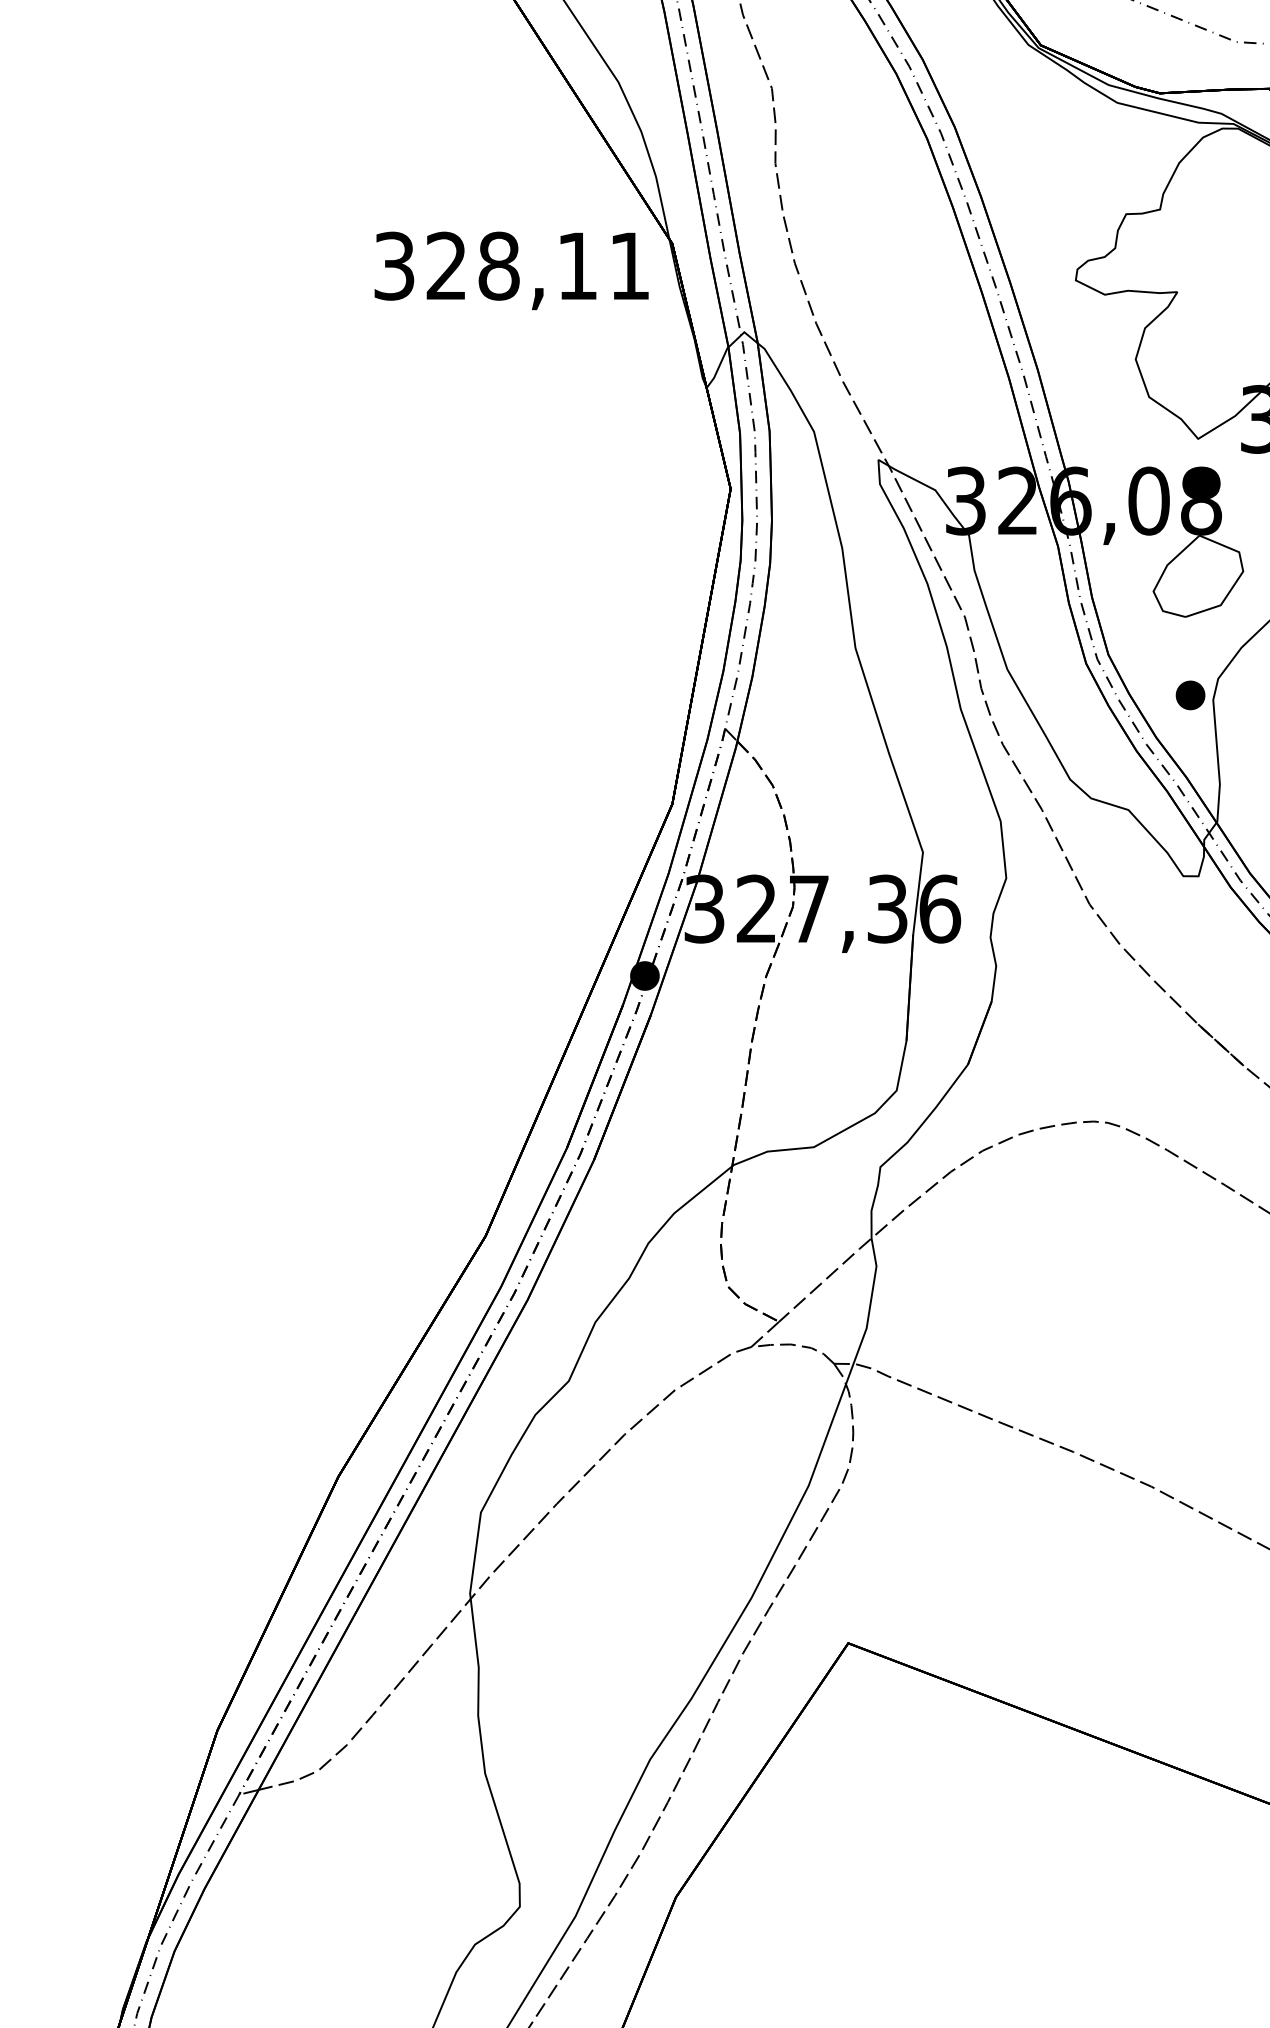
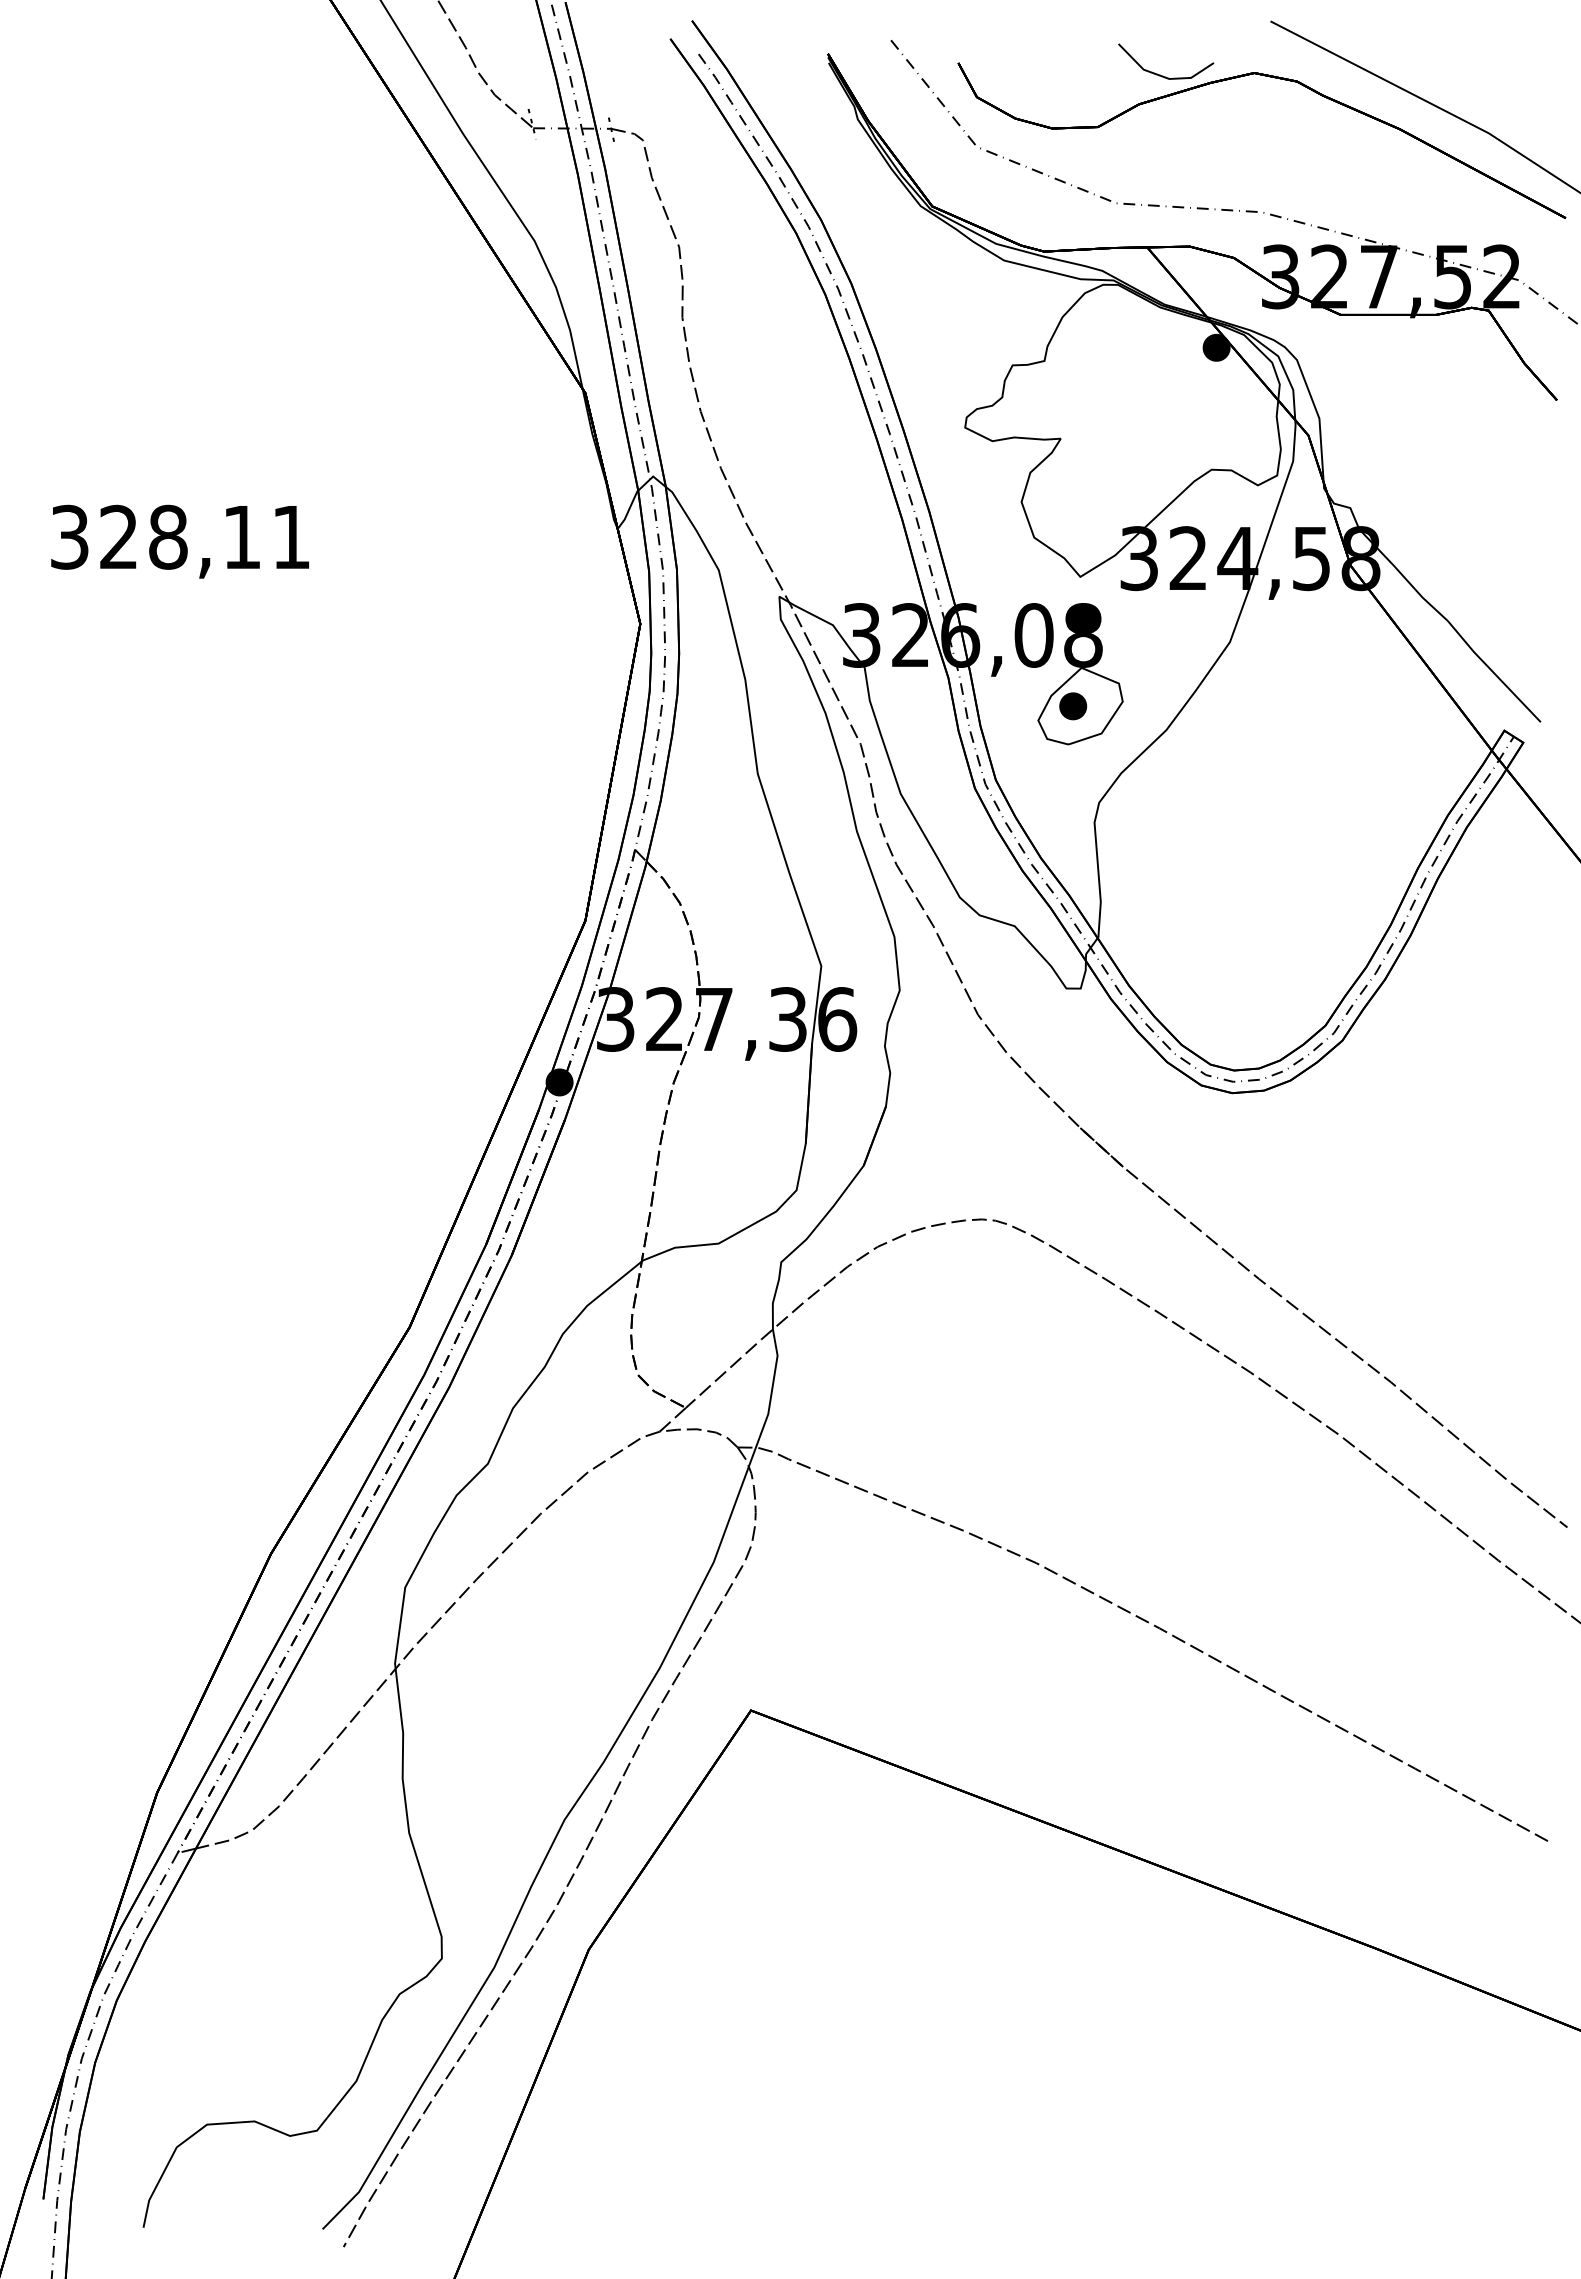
text: (510, 270) -> (179, 541), moved
part: (1190, 695) -> (1073, 706), moved

